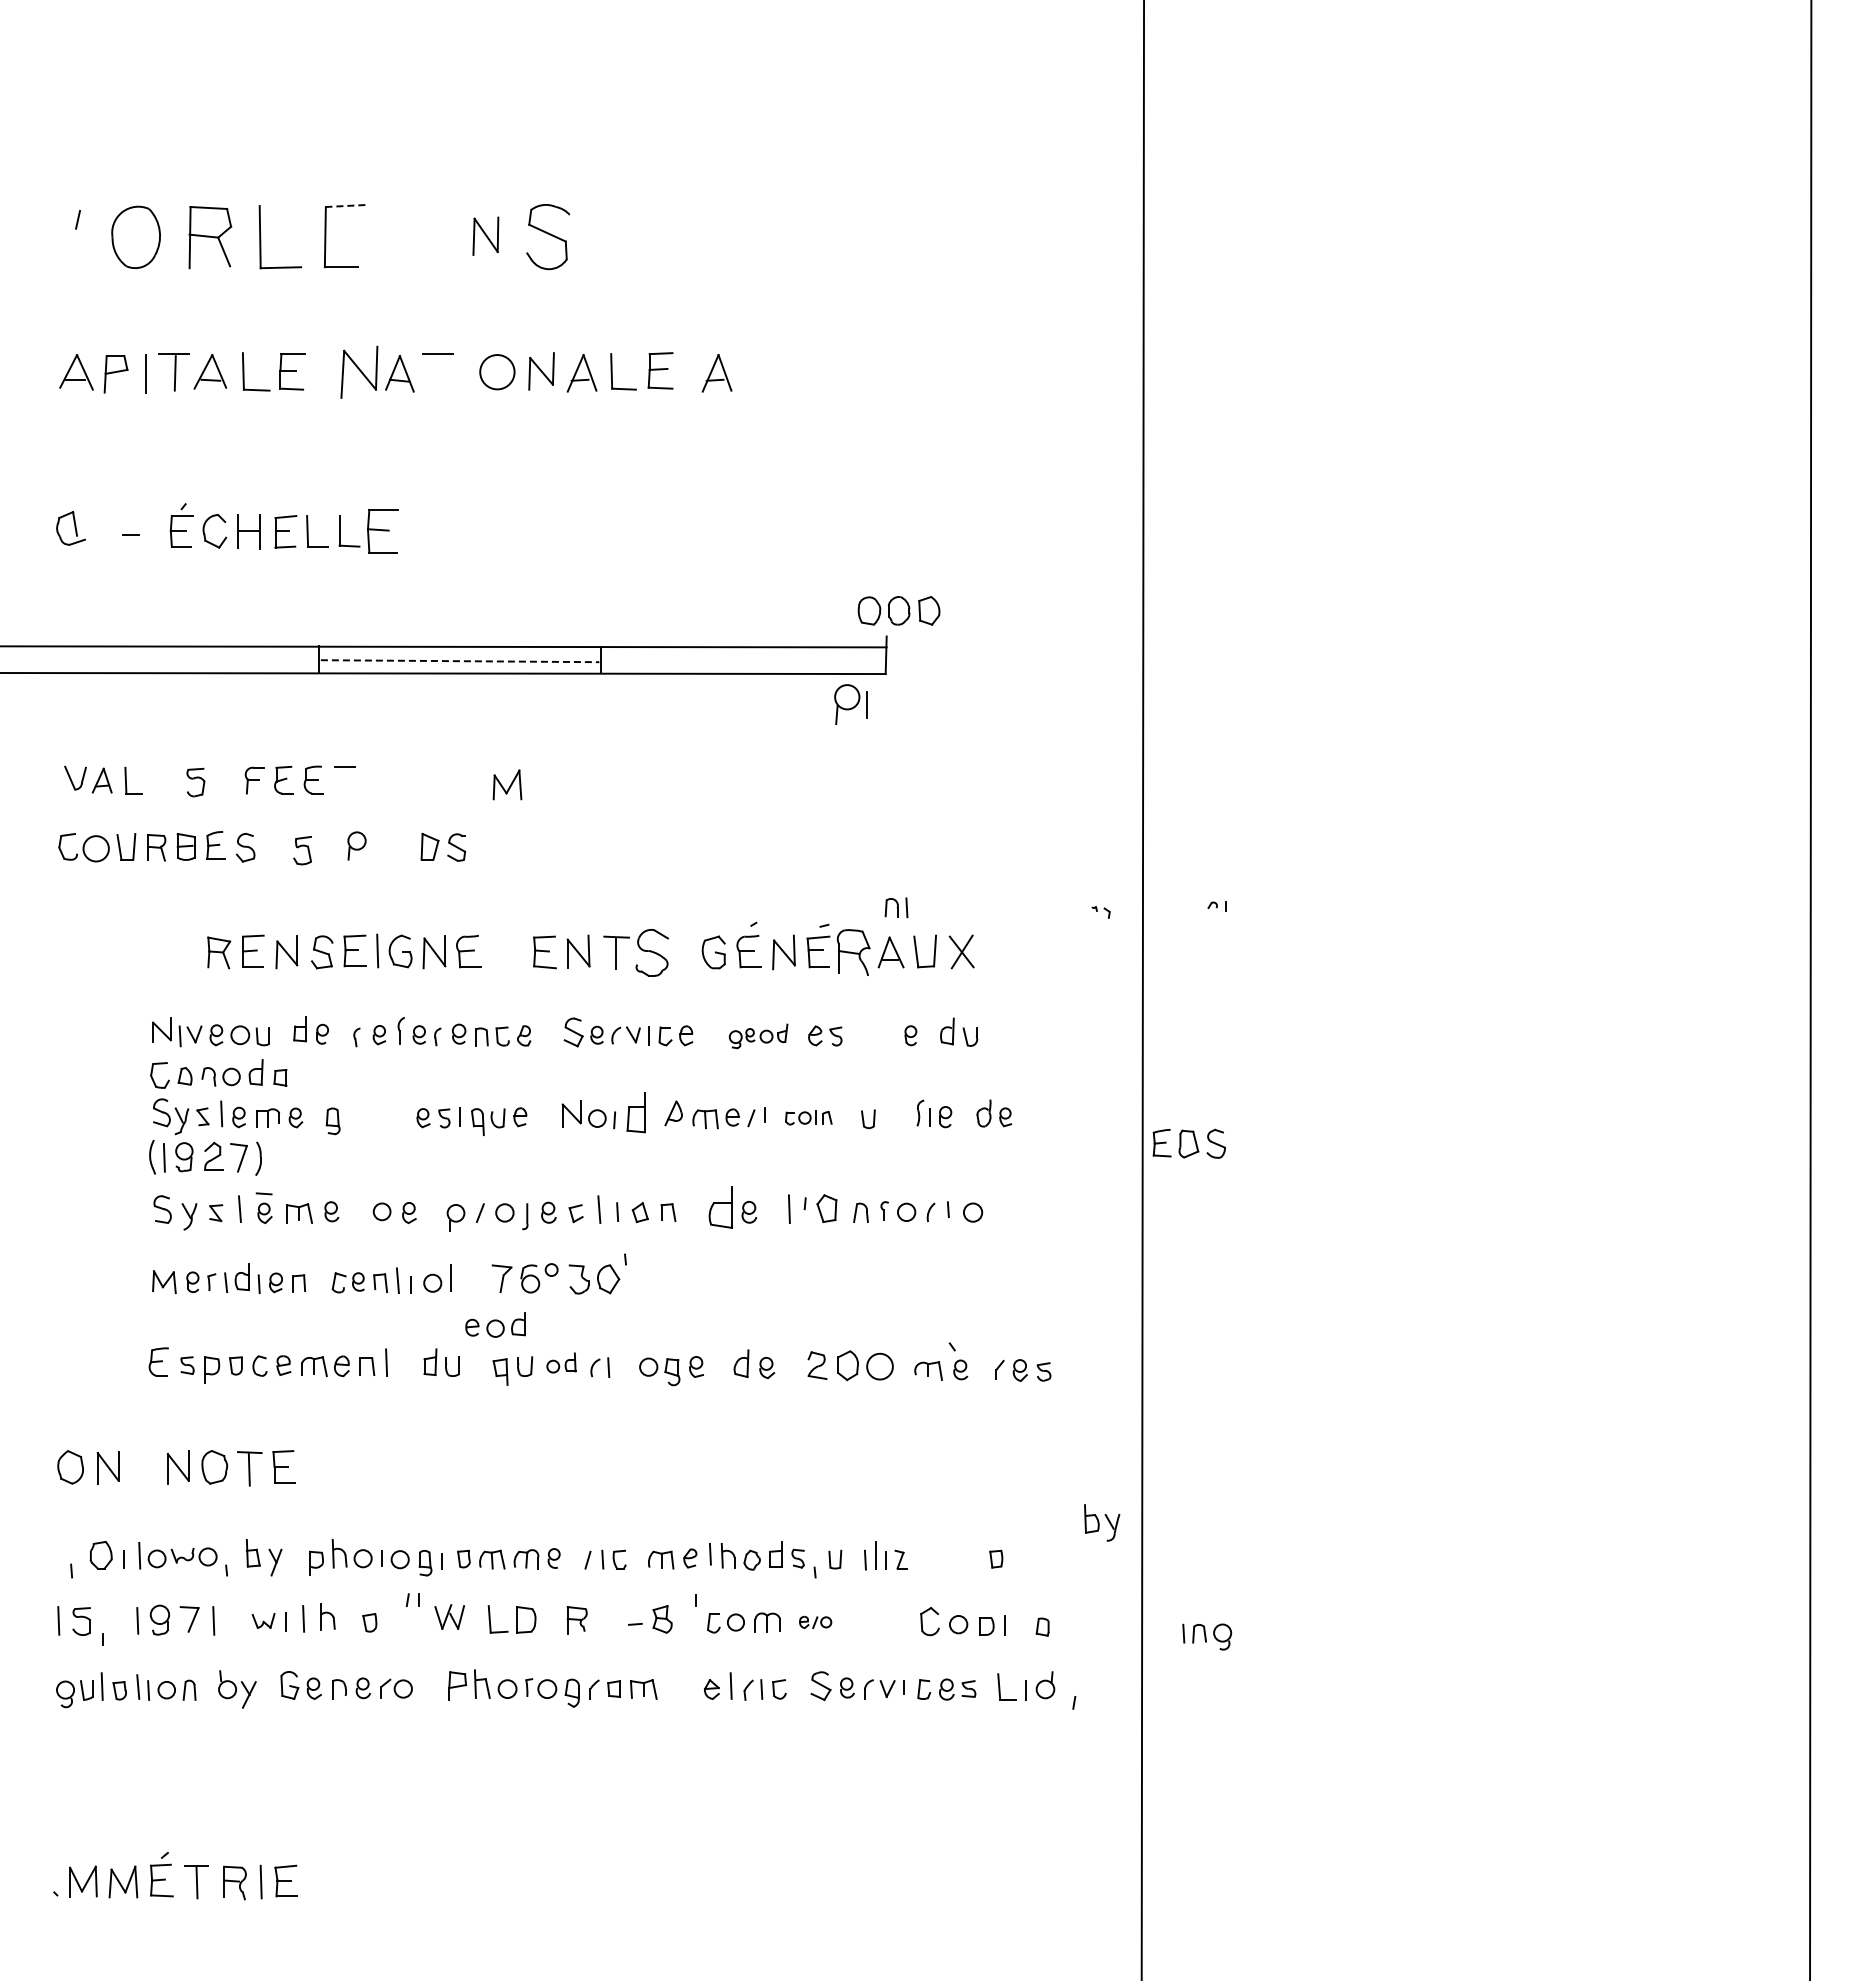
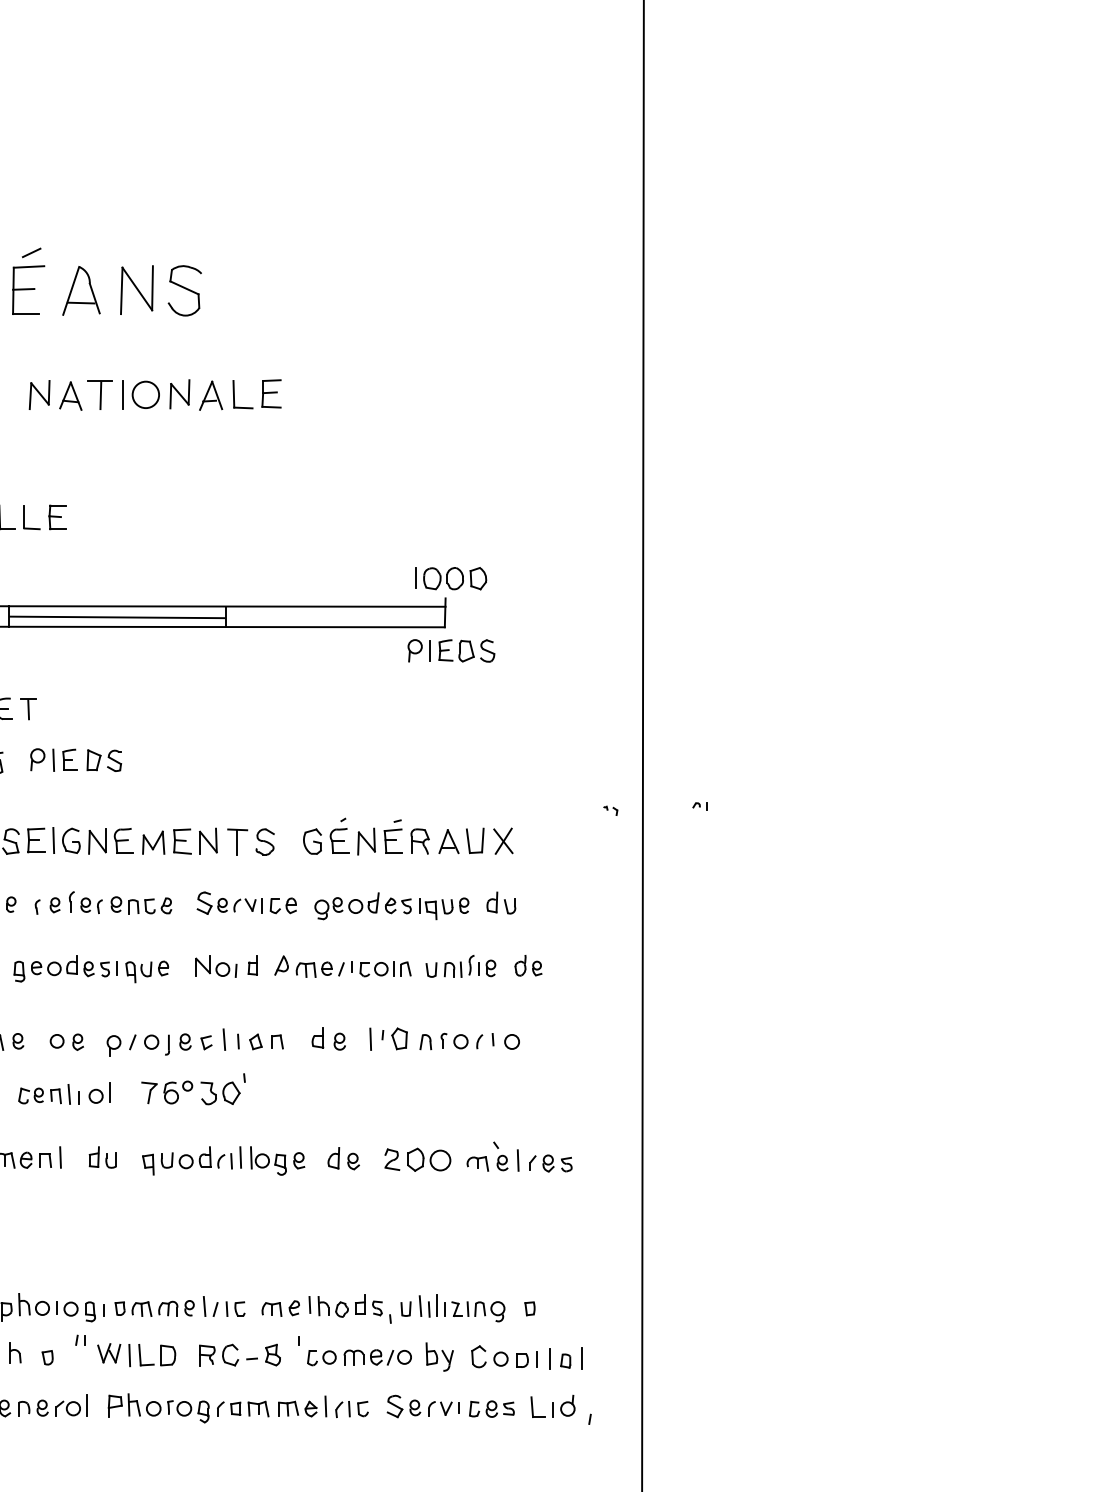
line: (348, 187) -> (31, 252), added
line: (345, 206) -> (28, 267), dashed -> solid
line: (338, 234) -> (23, 288), added
part: (485, 236) -> (136, 290), size x1.67
part: (413, 237) -> (81, 291), added
part: (359, 372) -> (39, 395), size x0.71
line: (467, 372) -> (122, 395), added
line: (438, 373) -> (100, 395), added
part: (716, 373) -> (314, 395), removed
part: (382, 531) -> (57, 517), size x0.71
line: (848, 609) -> (416, 577), added
line: (460, 661) -> (117, 617), dashed -> solid
part: (846, 704) -> (414, 650), size x0.71
line: (344, 780) -> (28, 709), added
part: (507, 784) -> (153, 842), moved
line: (377, 846) -> (53, 760), added
part: (398, 846) -> (69, 760), added
part: (896, 907) -> (453, 969), moved
part: (652, 952) -> (265, 841), size x0.71
part: (853, 952) -> (420, 841), size x0.71
part: (758, 1036) -> (346, 906), size x1.43
part: (874, 1040) -> (436, 909), added
part: (636, 1113) -> (252, 965), size x0.62
part: (808, 1117) -> (385, 968), size x1.43
part: (1188, 1143) -> (466, 650), moved
part: (720, 1206) -> (317, 1037), size x0.62
part: (495, 1324) -> (54, 965), moved
part: (561, 1362) -> (195, 1157), size x1.43
line: (620, 1362) -> (240, 1157), added
line: (633, 1363) -> (250, 1158), added
line: (980, 1366) -> (517, 1160), added
part: (1102, 1522) -> (440, 1356), moved
line: (573, 1555) -> (204, 1305), added
line: (854, 1555) -> (420, 1305), added
line: (475, 1619) -> (129, 1355), added
part: (598, 1619) -> (223, 1355), added
part: (815, 1622) -> (390, 1357), size x1.67
line: (1063, 1623) -> (581, 1358), added
line: (1021, 1624) -> (549, 1359), added
part: (1207, 1636) -> (486, 1311), moved
line: (420, 1684) -> (86, 1405), added
part: (682, 1688) -> (288, 1408), added

